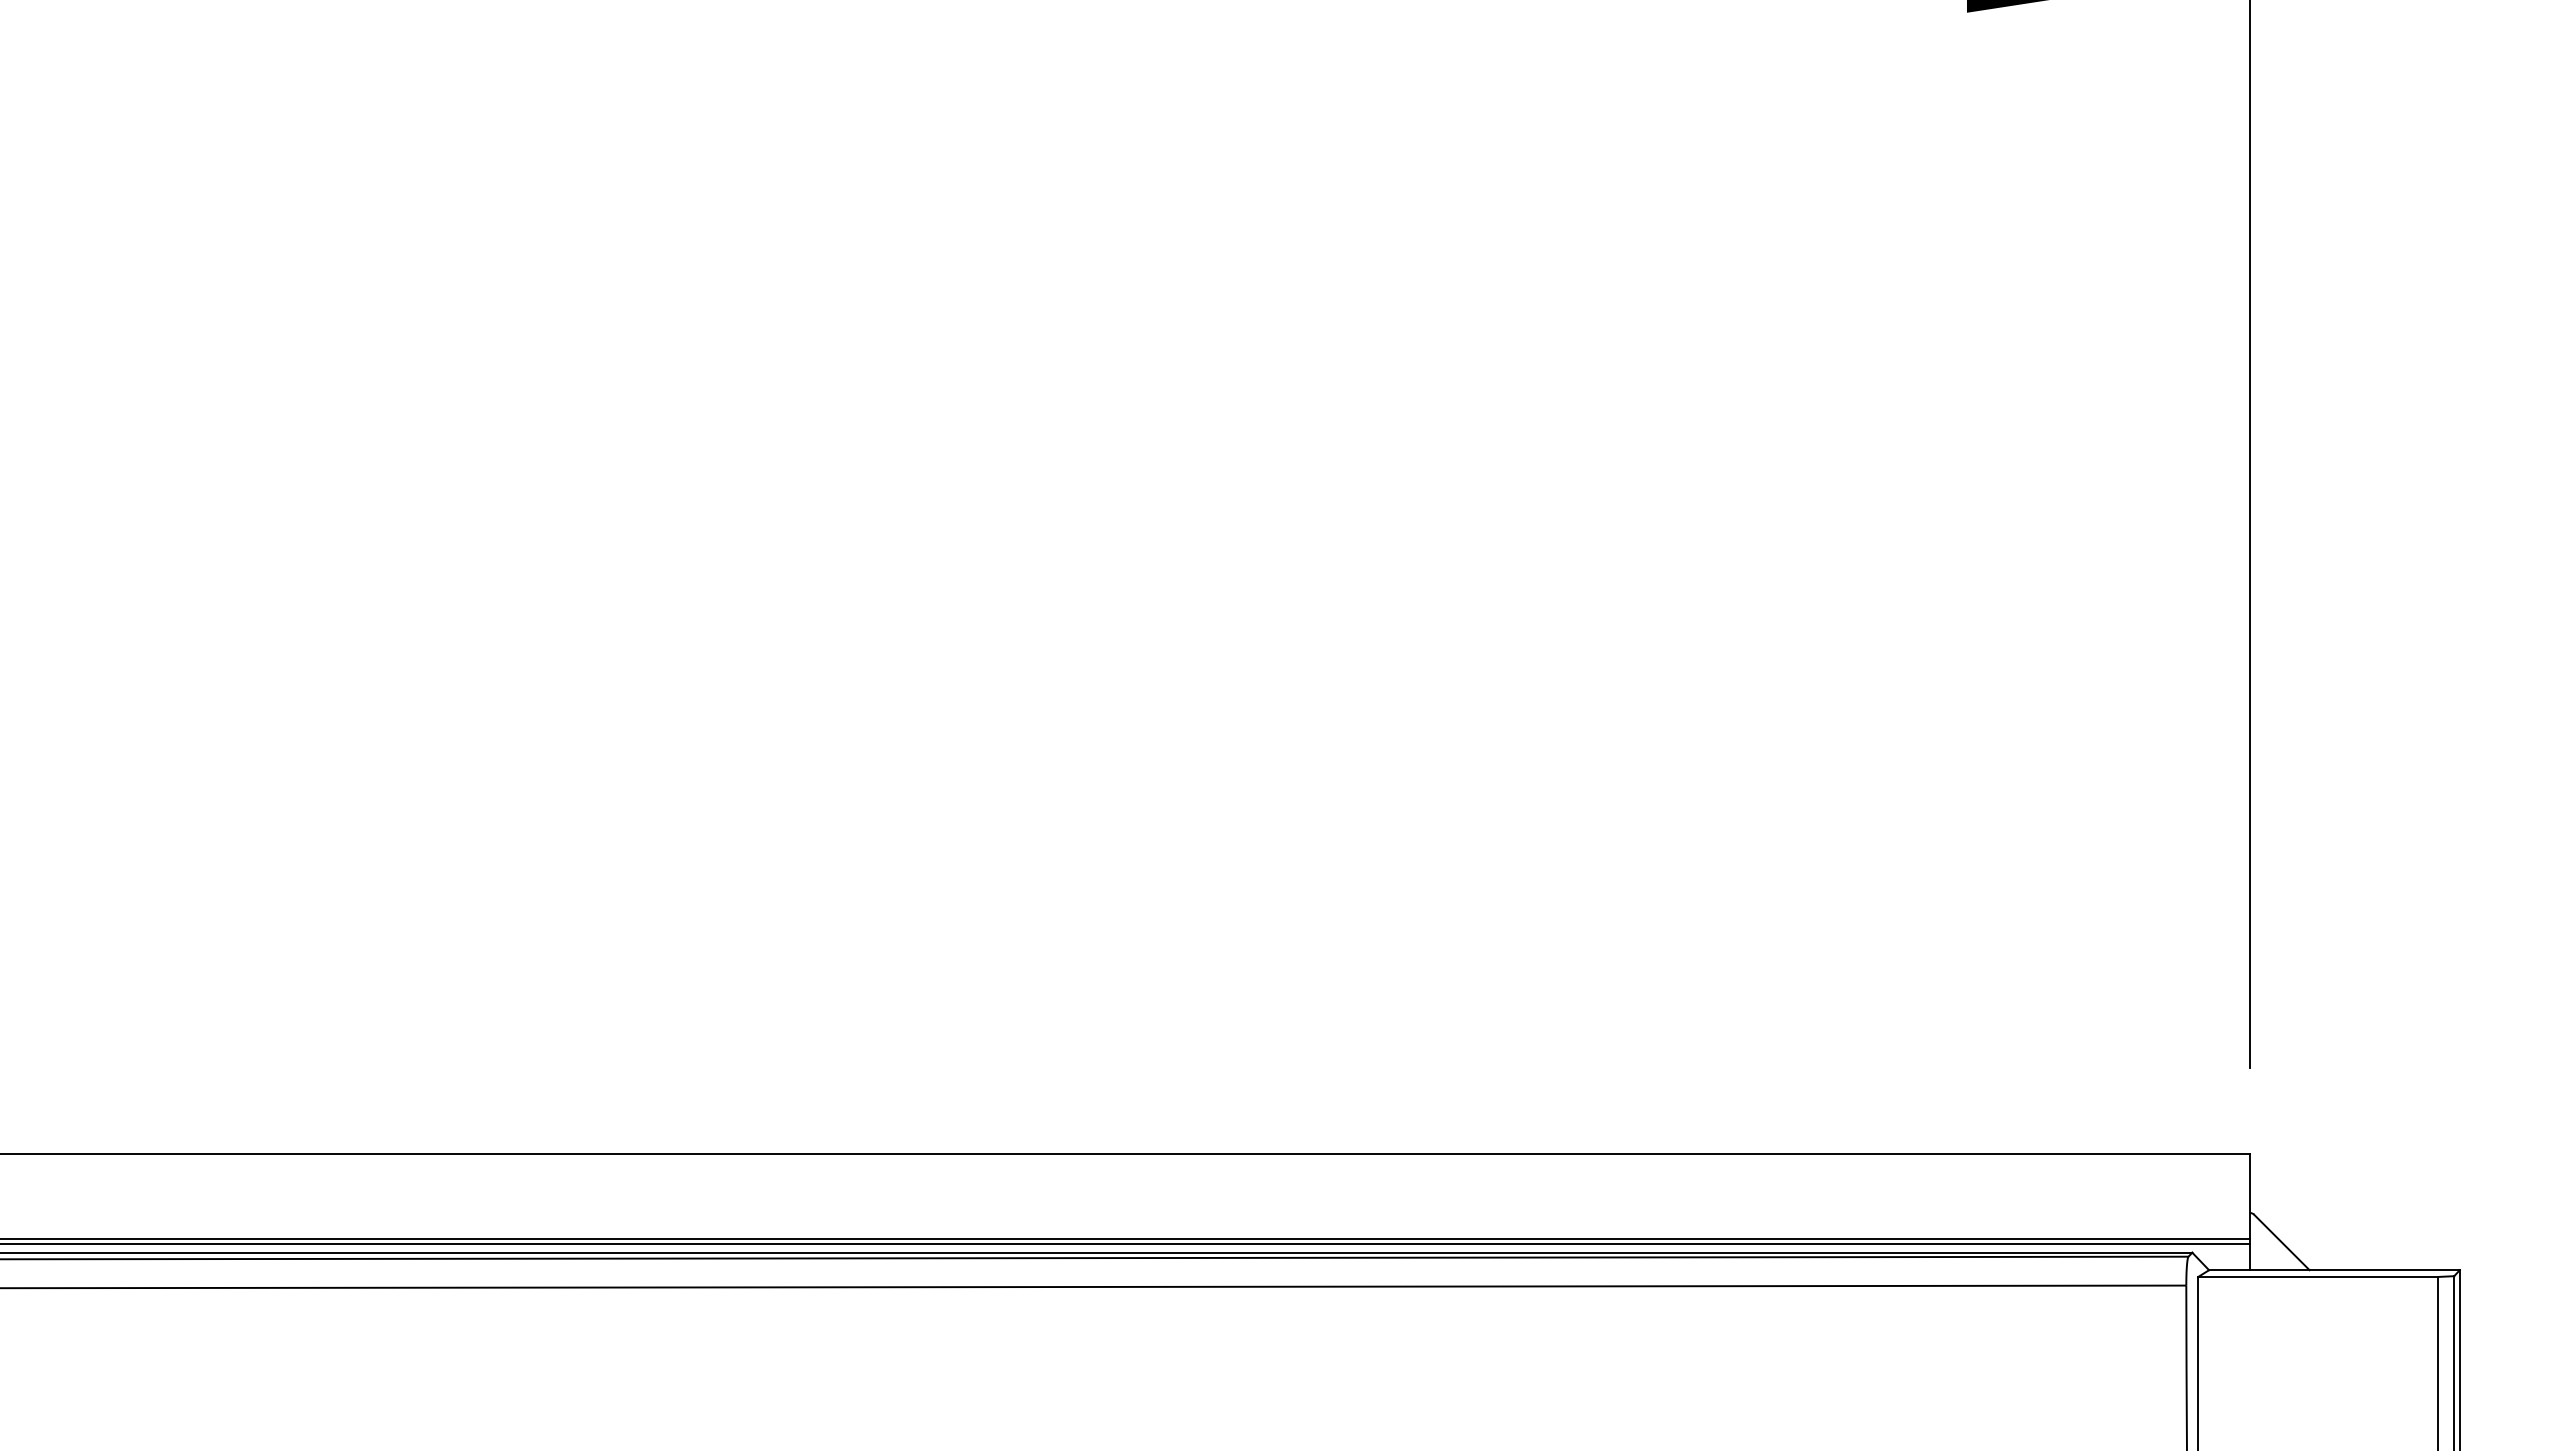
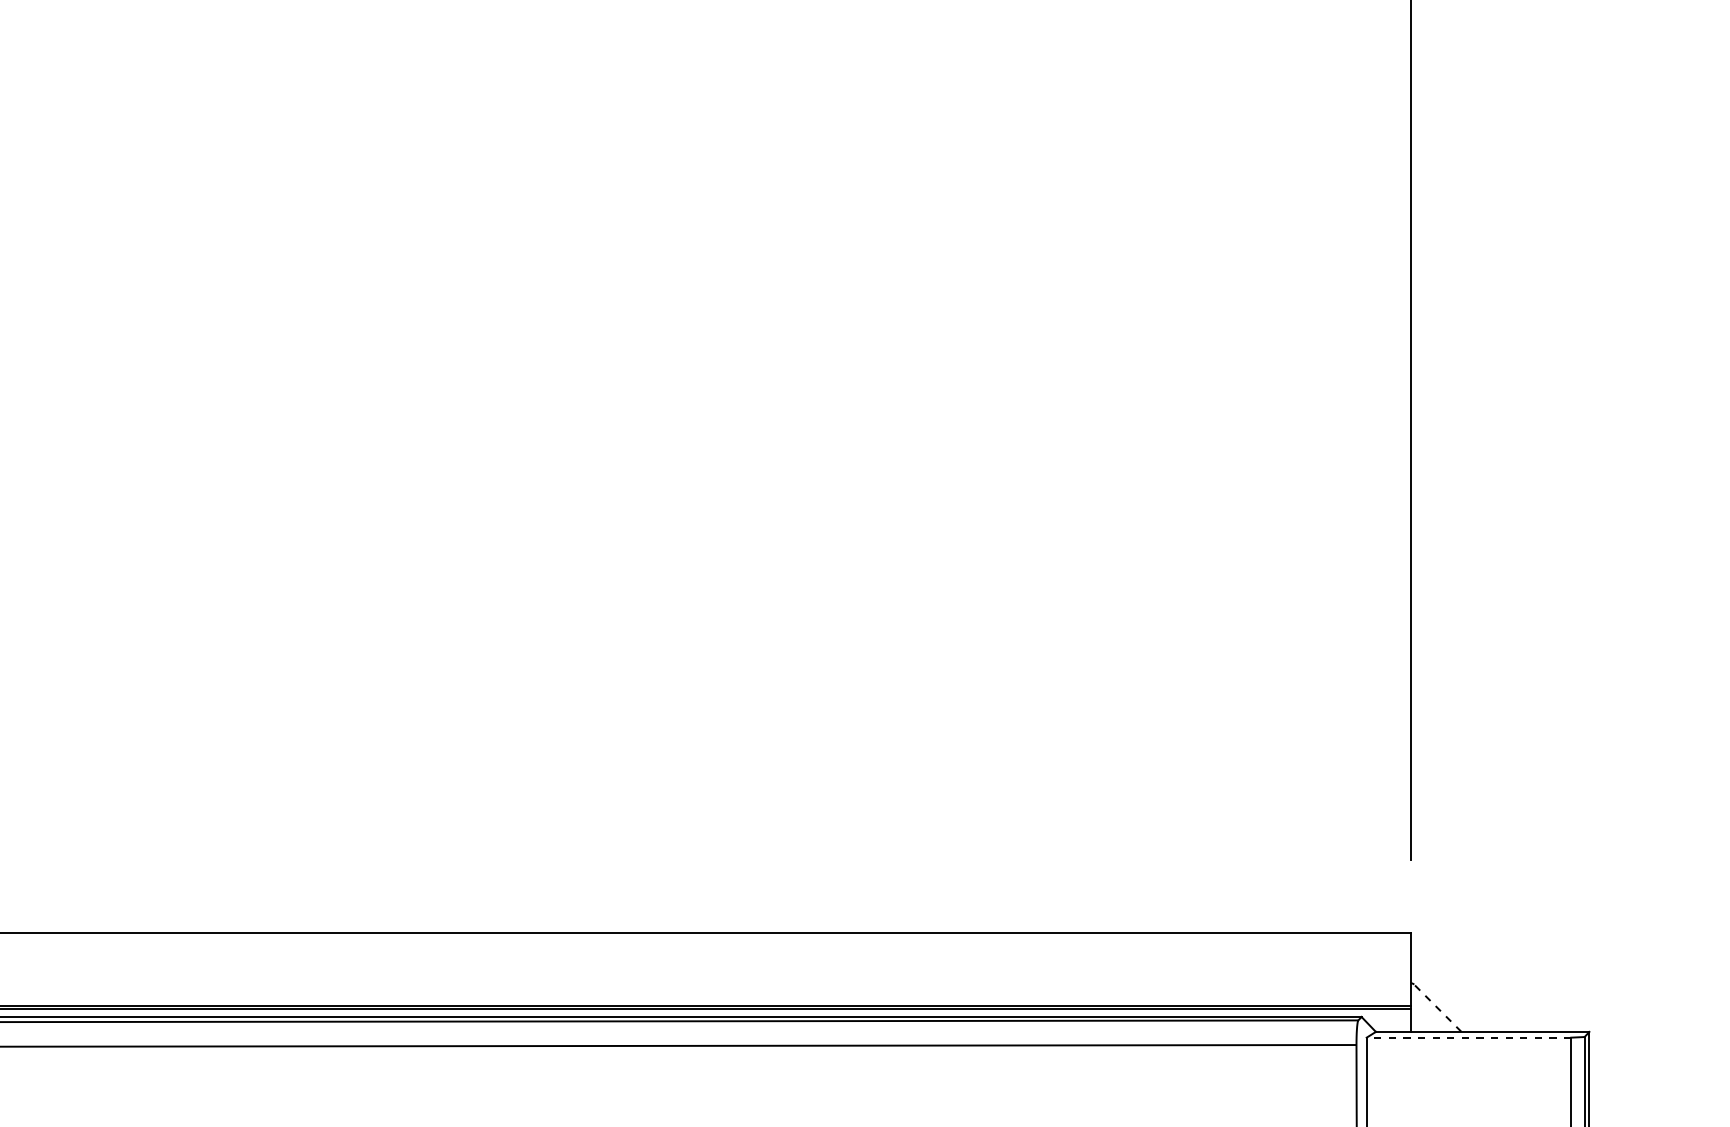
line: (2281, 1242) -> (1437, 1008), solid -> dashed
line: (2317, 1276) -> (1468, 1037), solid -> dashed

